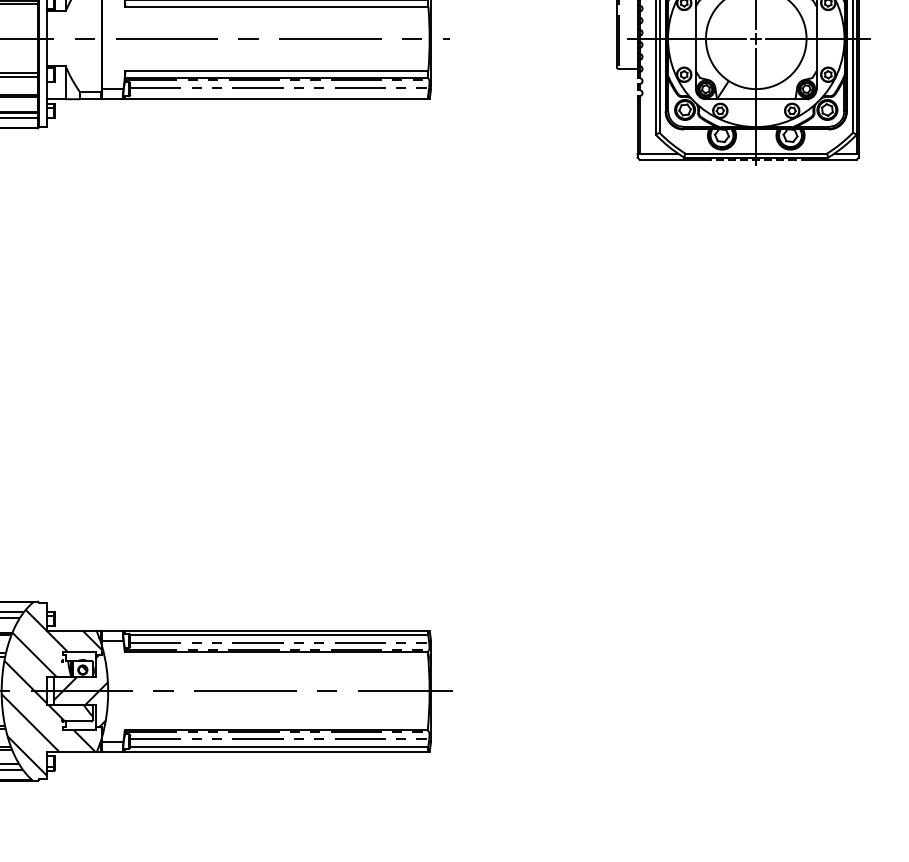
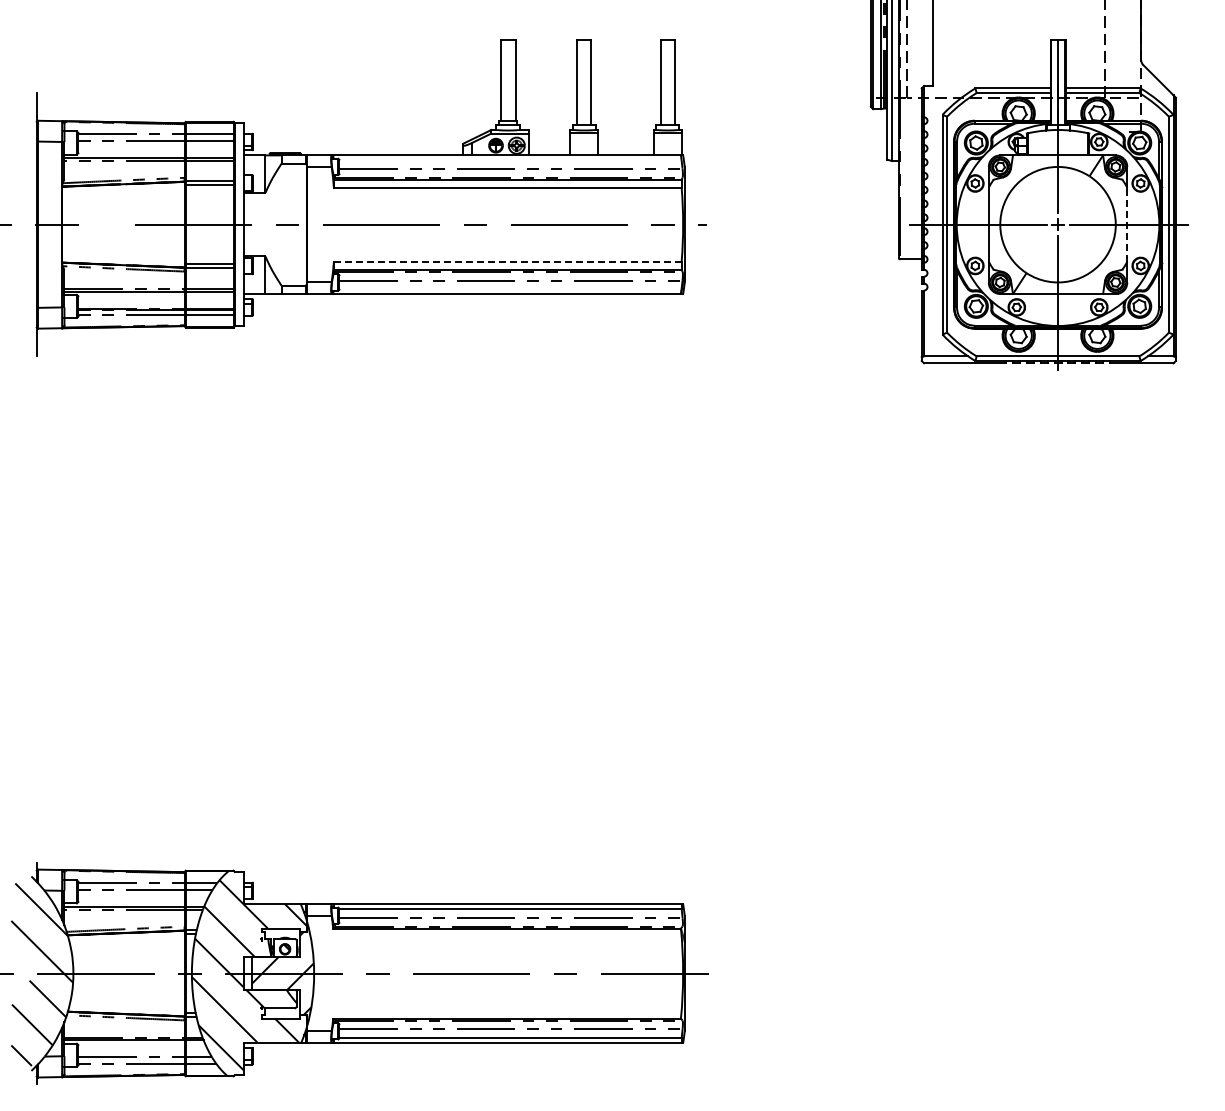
line: (816, 38) -> (1127, 224), solid -> dashed
line: (276, 70) -> (507, 261), solid -> dashed

